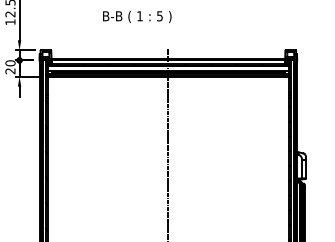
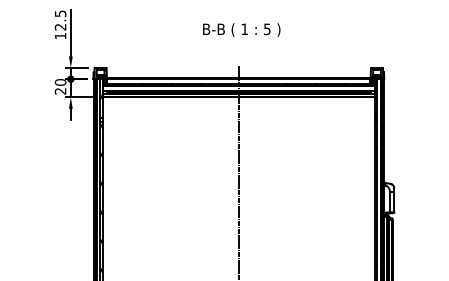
text: (137, 16) -> (241, 29), moved

